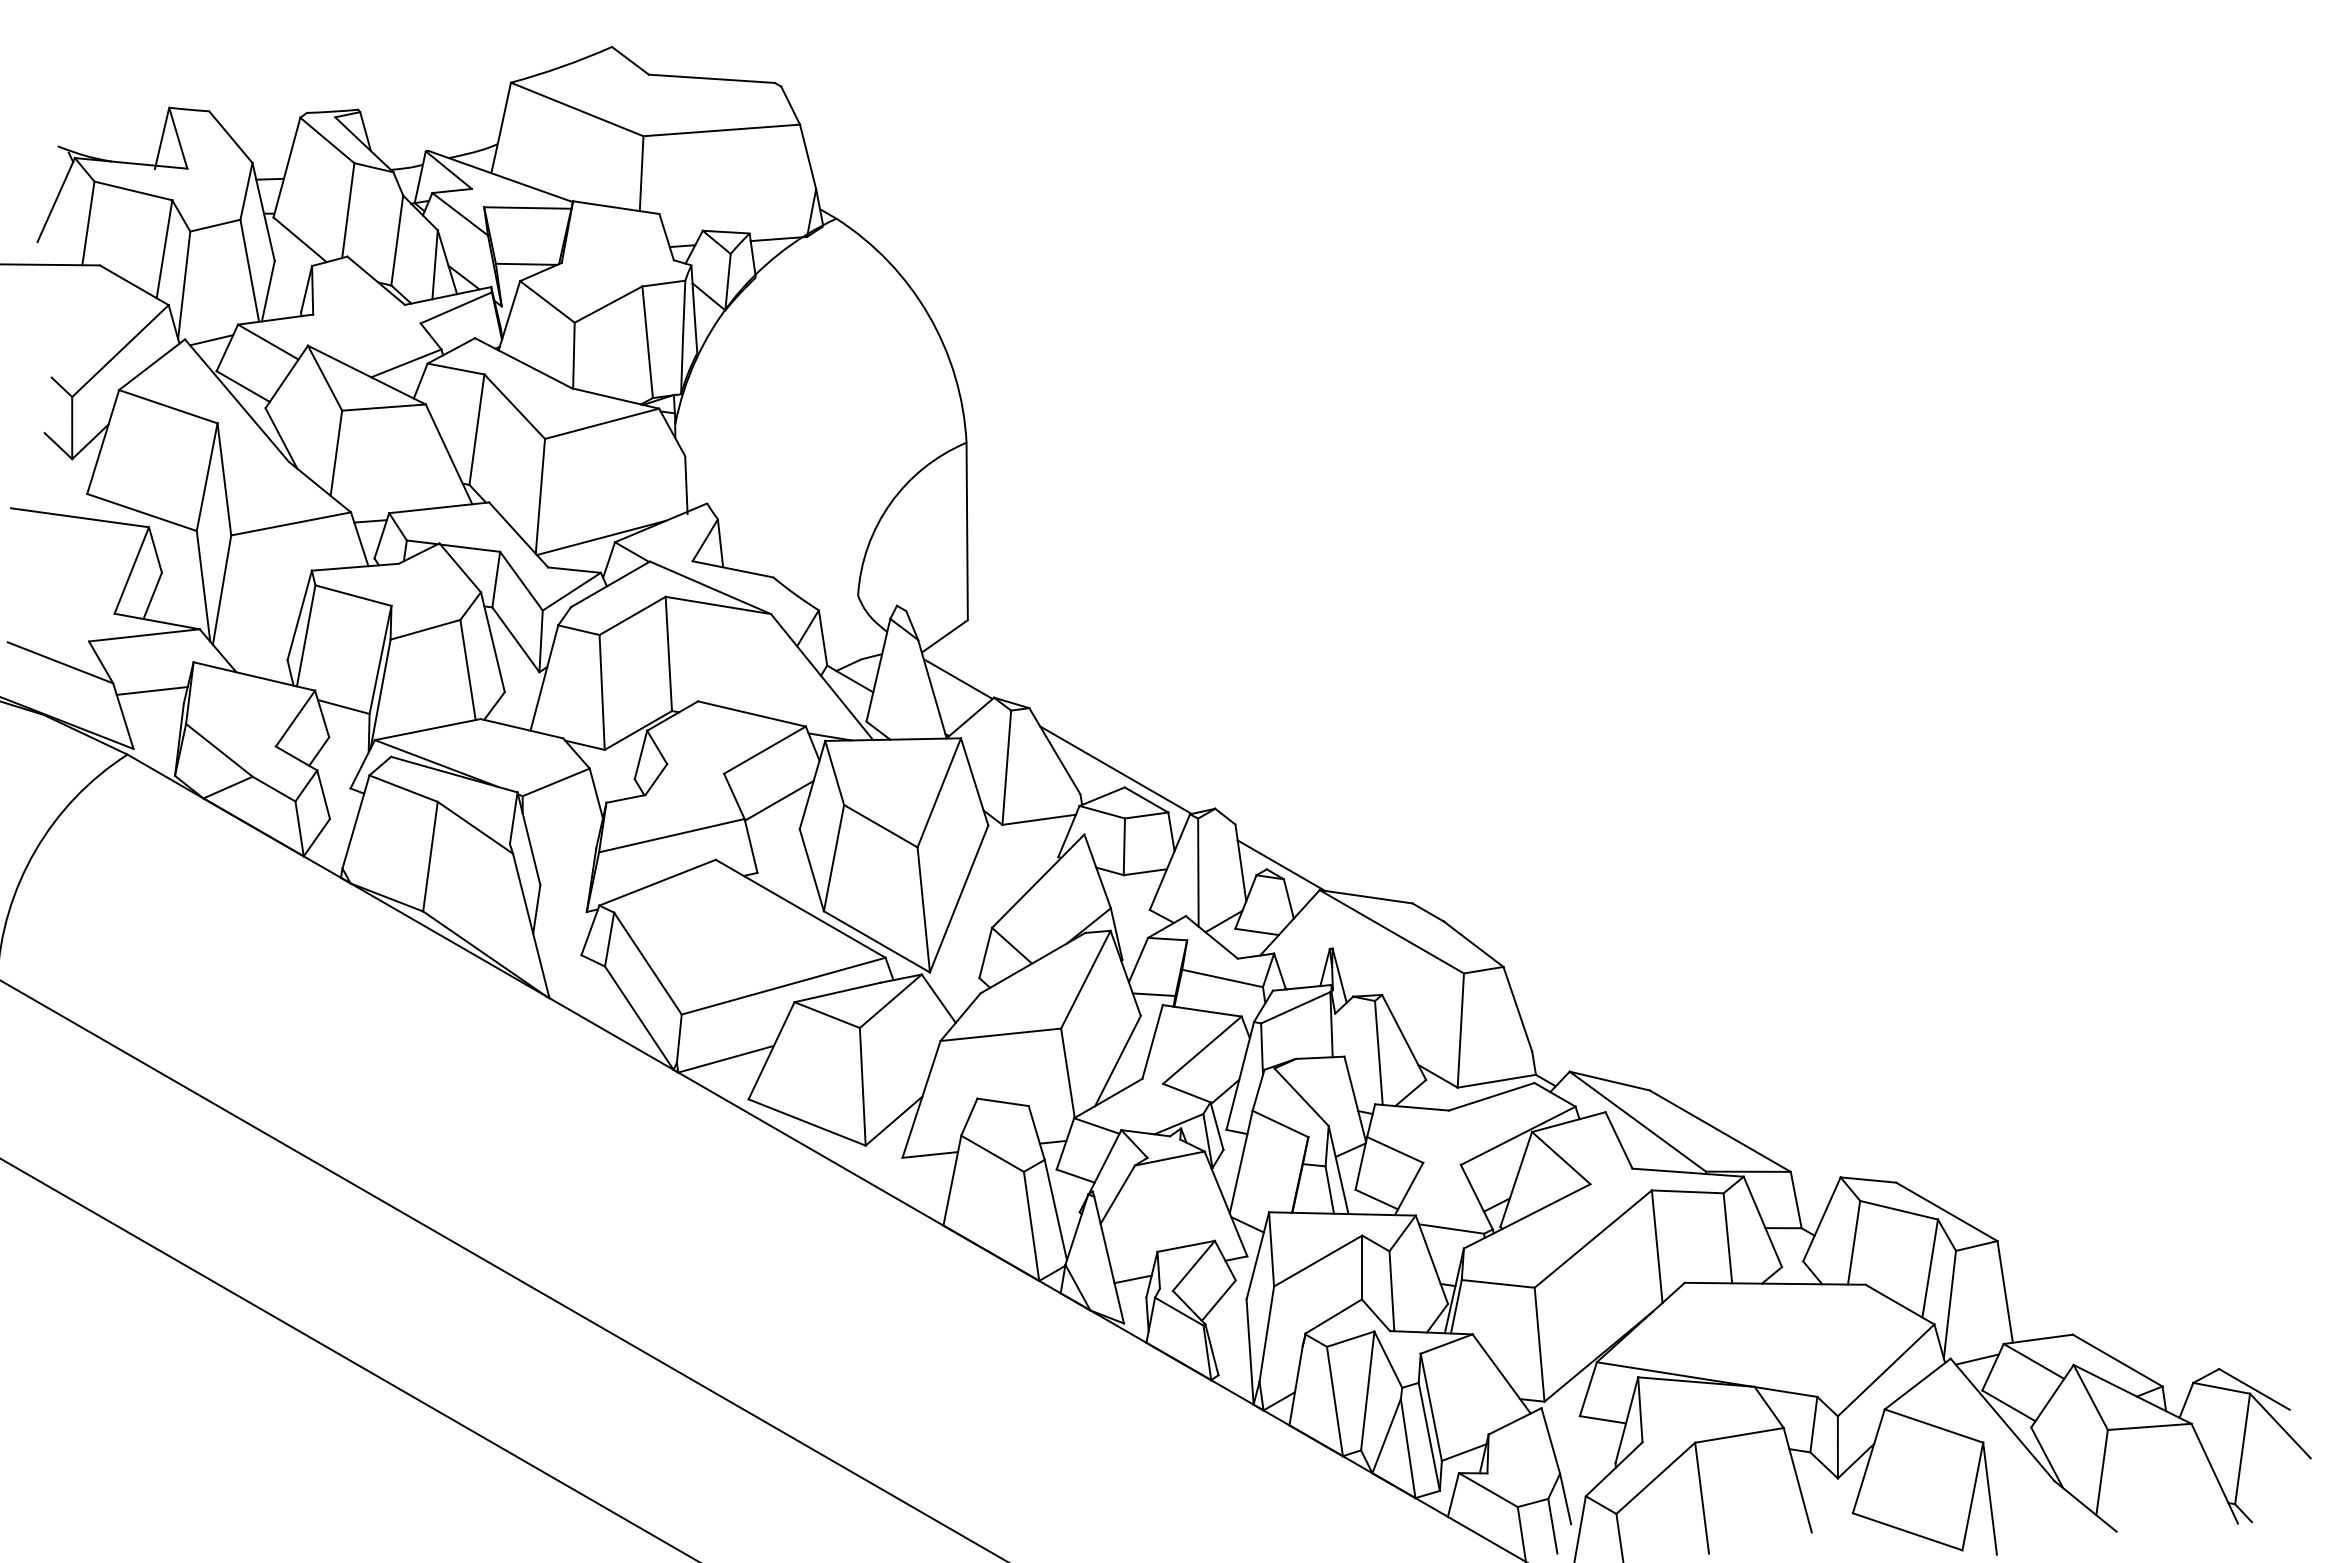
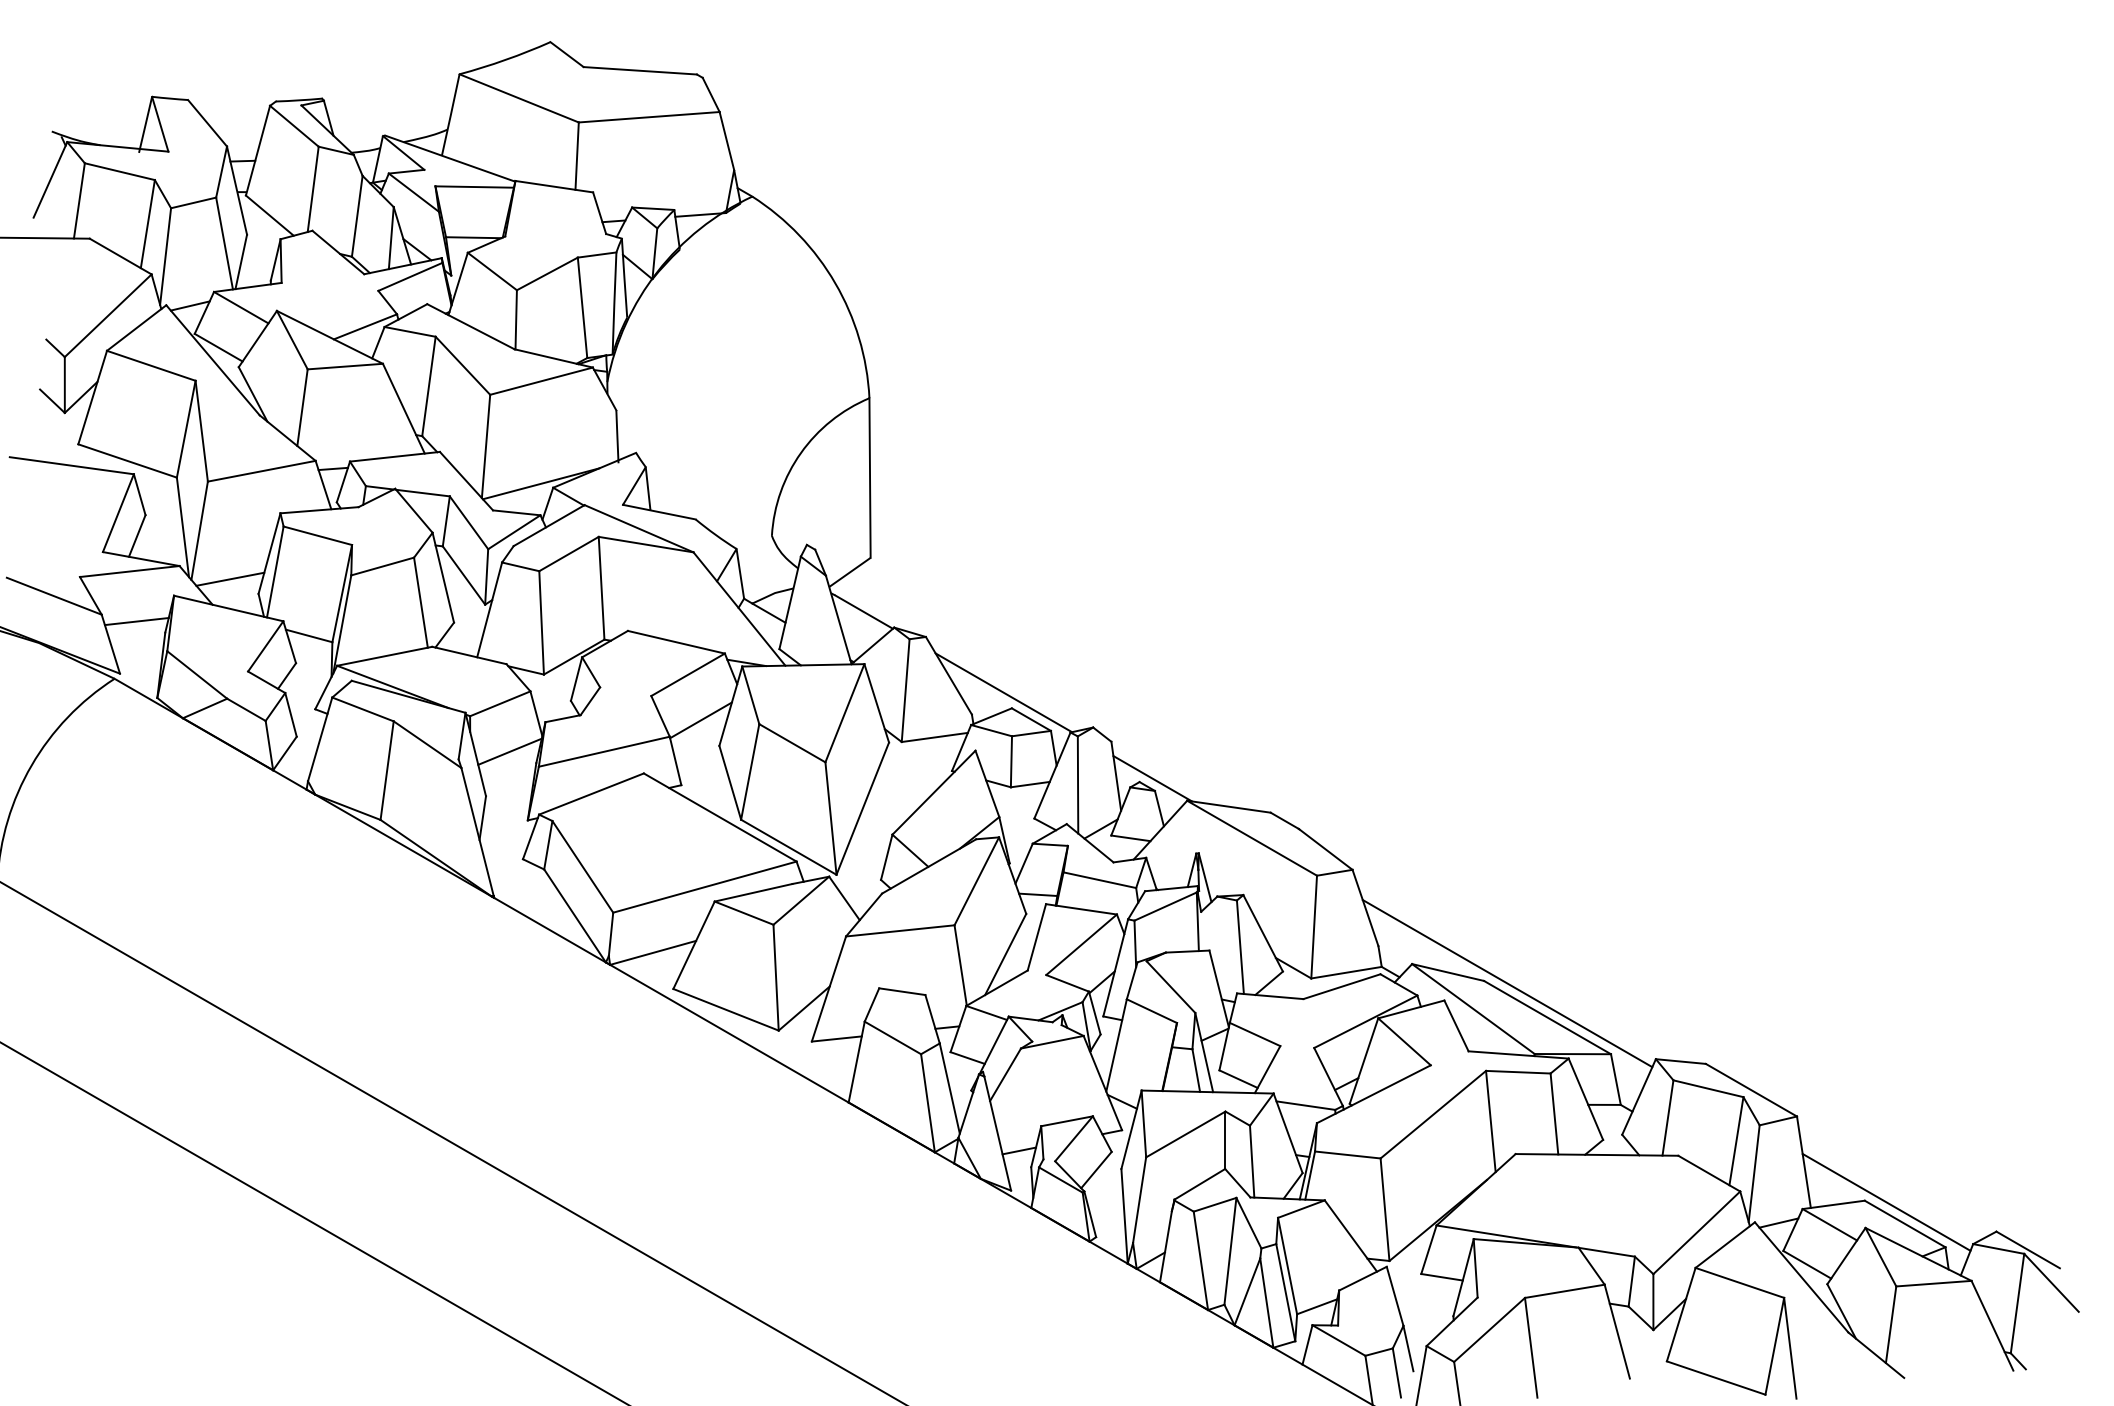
line: (255, 643) -> (229, 578), added
line: (566, 835) -> (509, 751), added
line: (1675, 1093) -> (1507, 983), added
line: (2096, 1336) -> (1886, 1202), added

